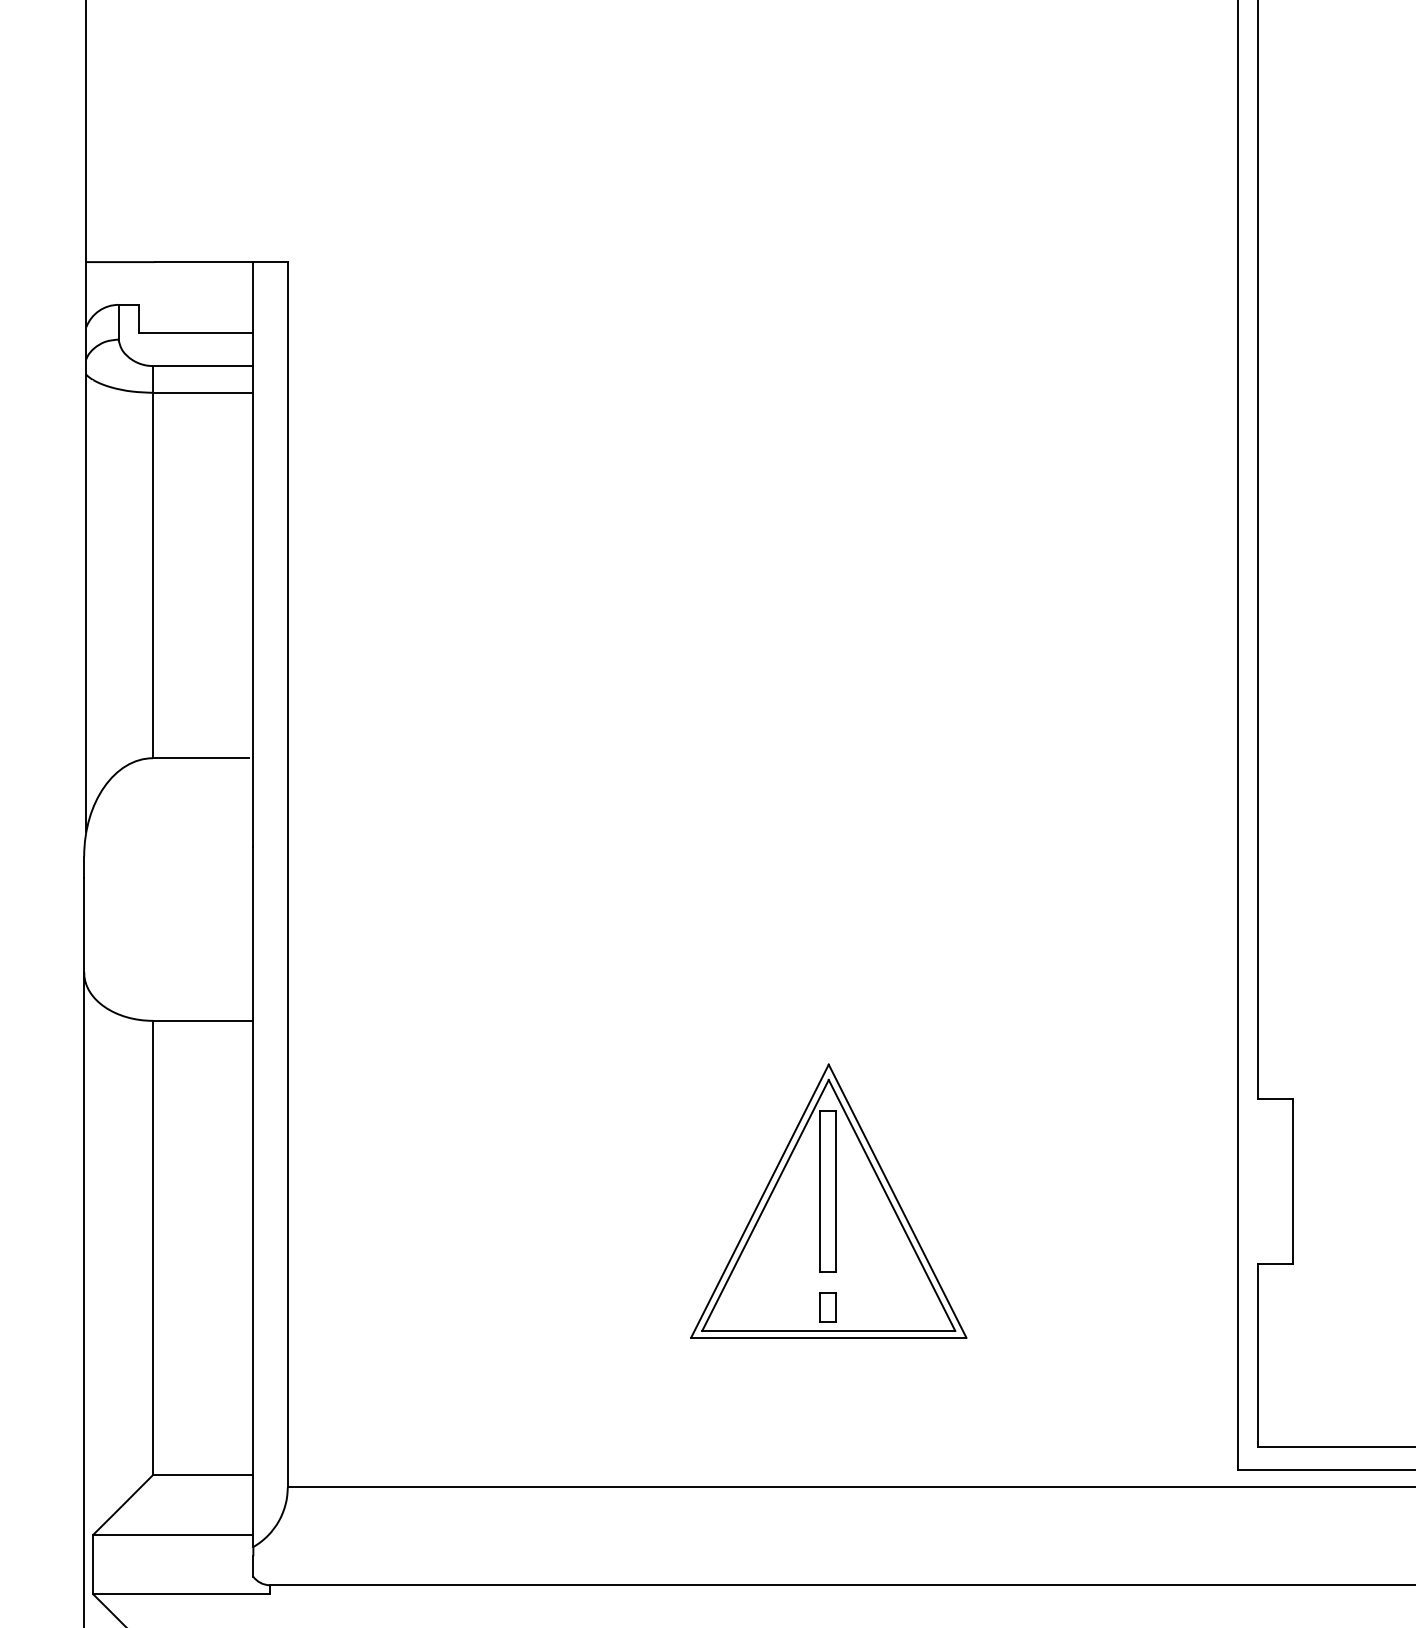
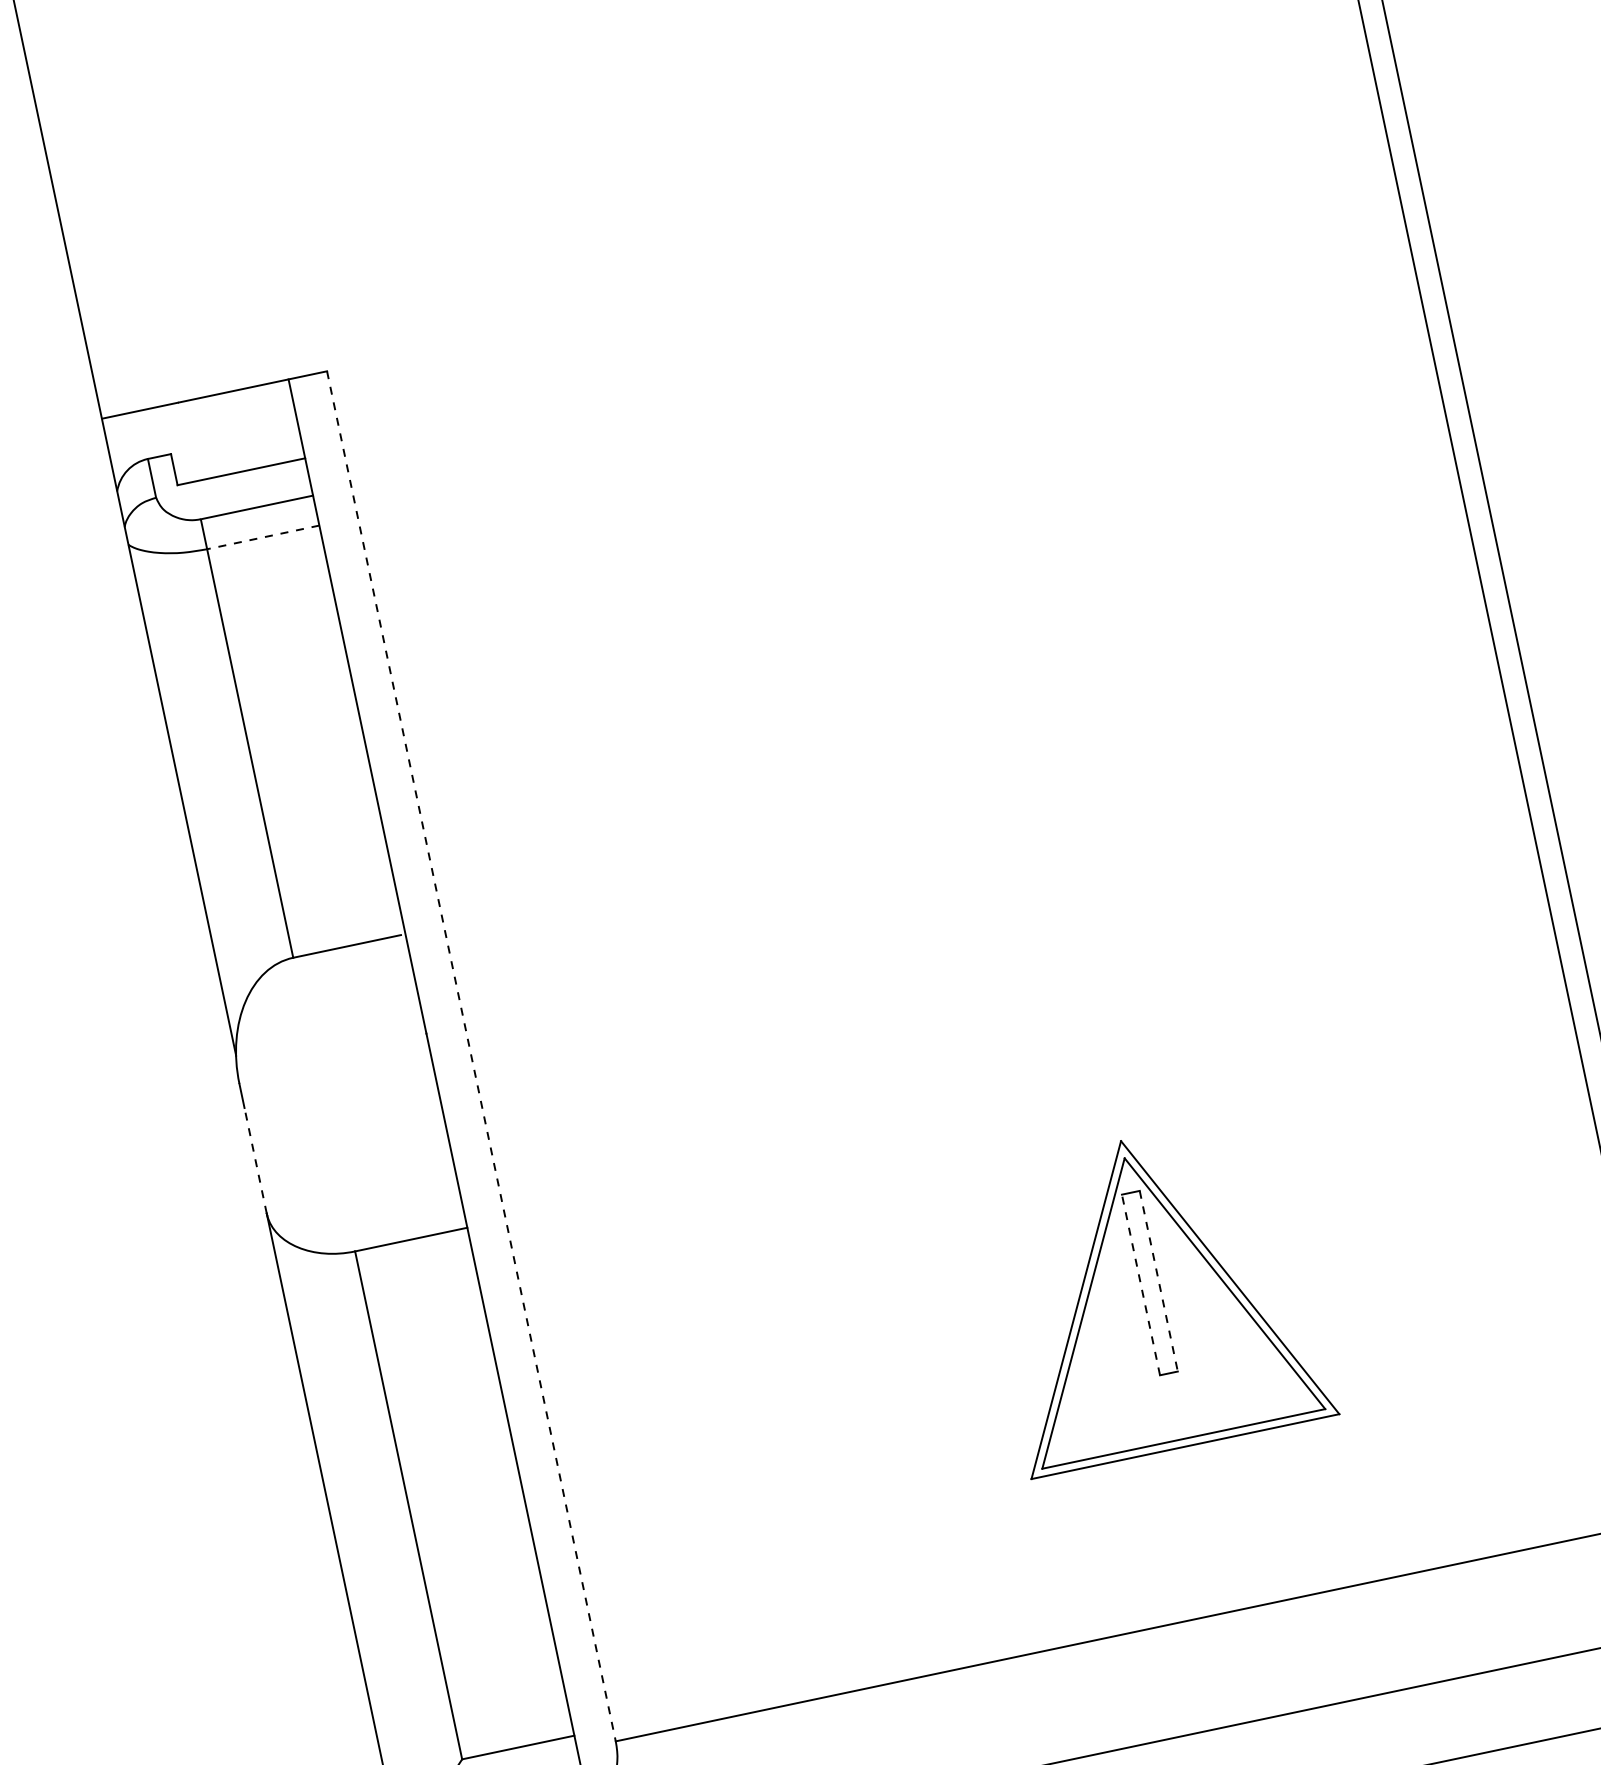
line: (202, 392) -> (262, 537), solid -> dashed
line: (287, 874) -> (471, 1056), solid -> dashed
line: (84, 924) -> (255, 1159), solid -> dashed
line: (819, 1191) -> (1140, 1285), solid -> dashed
line: (835, 1191) -> (1158, 1281), solid -> dashed
part: (827, 1307) -> (1176, 1413), removed

